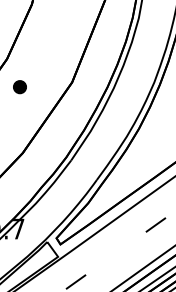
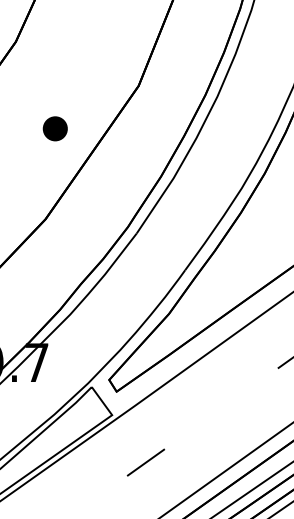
part: (19, 87) -> (54, 129), moved

